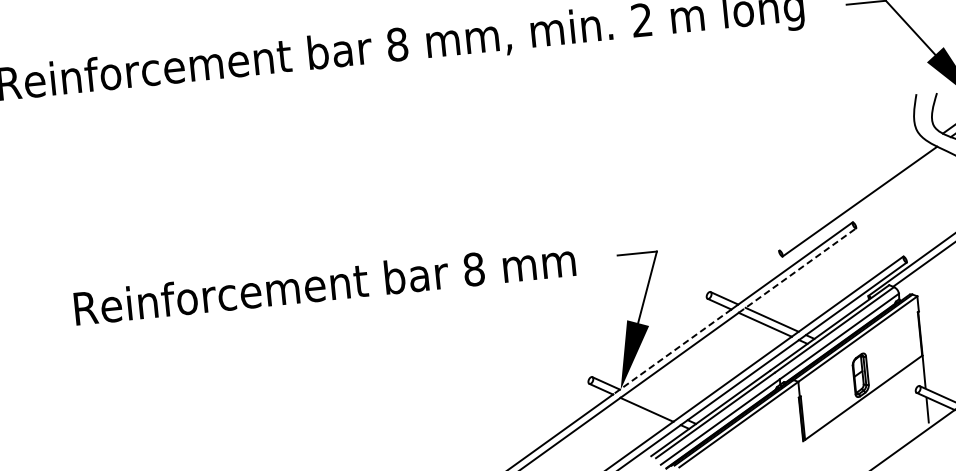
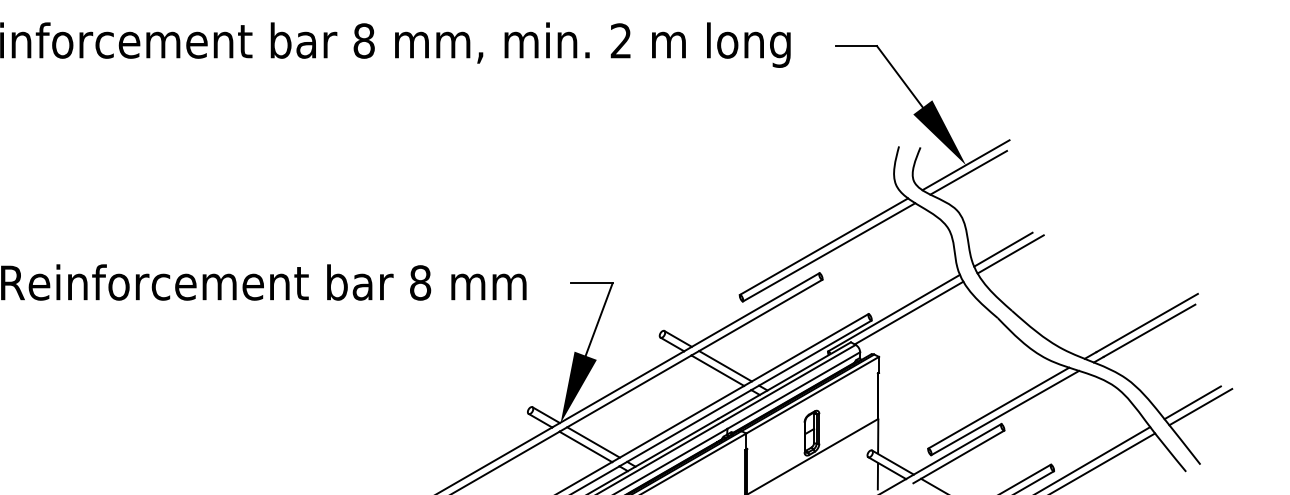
line: (854, 196) -> (823, 246), added
line: (797, 270) -> (756, 317), dashed -> solid
line: (672, 352) -> (618, 389), dashed -> solid
line: (653, 404) -> (593, 442), added

